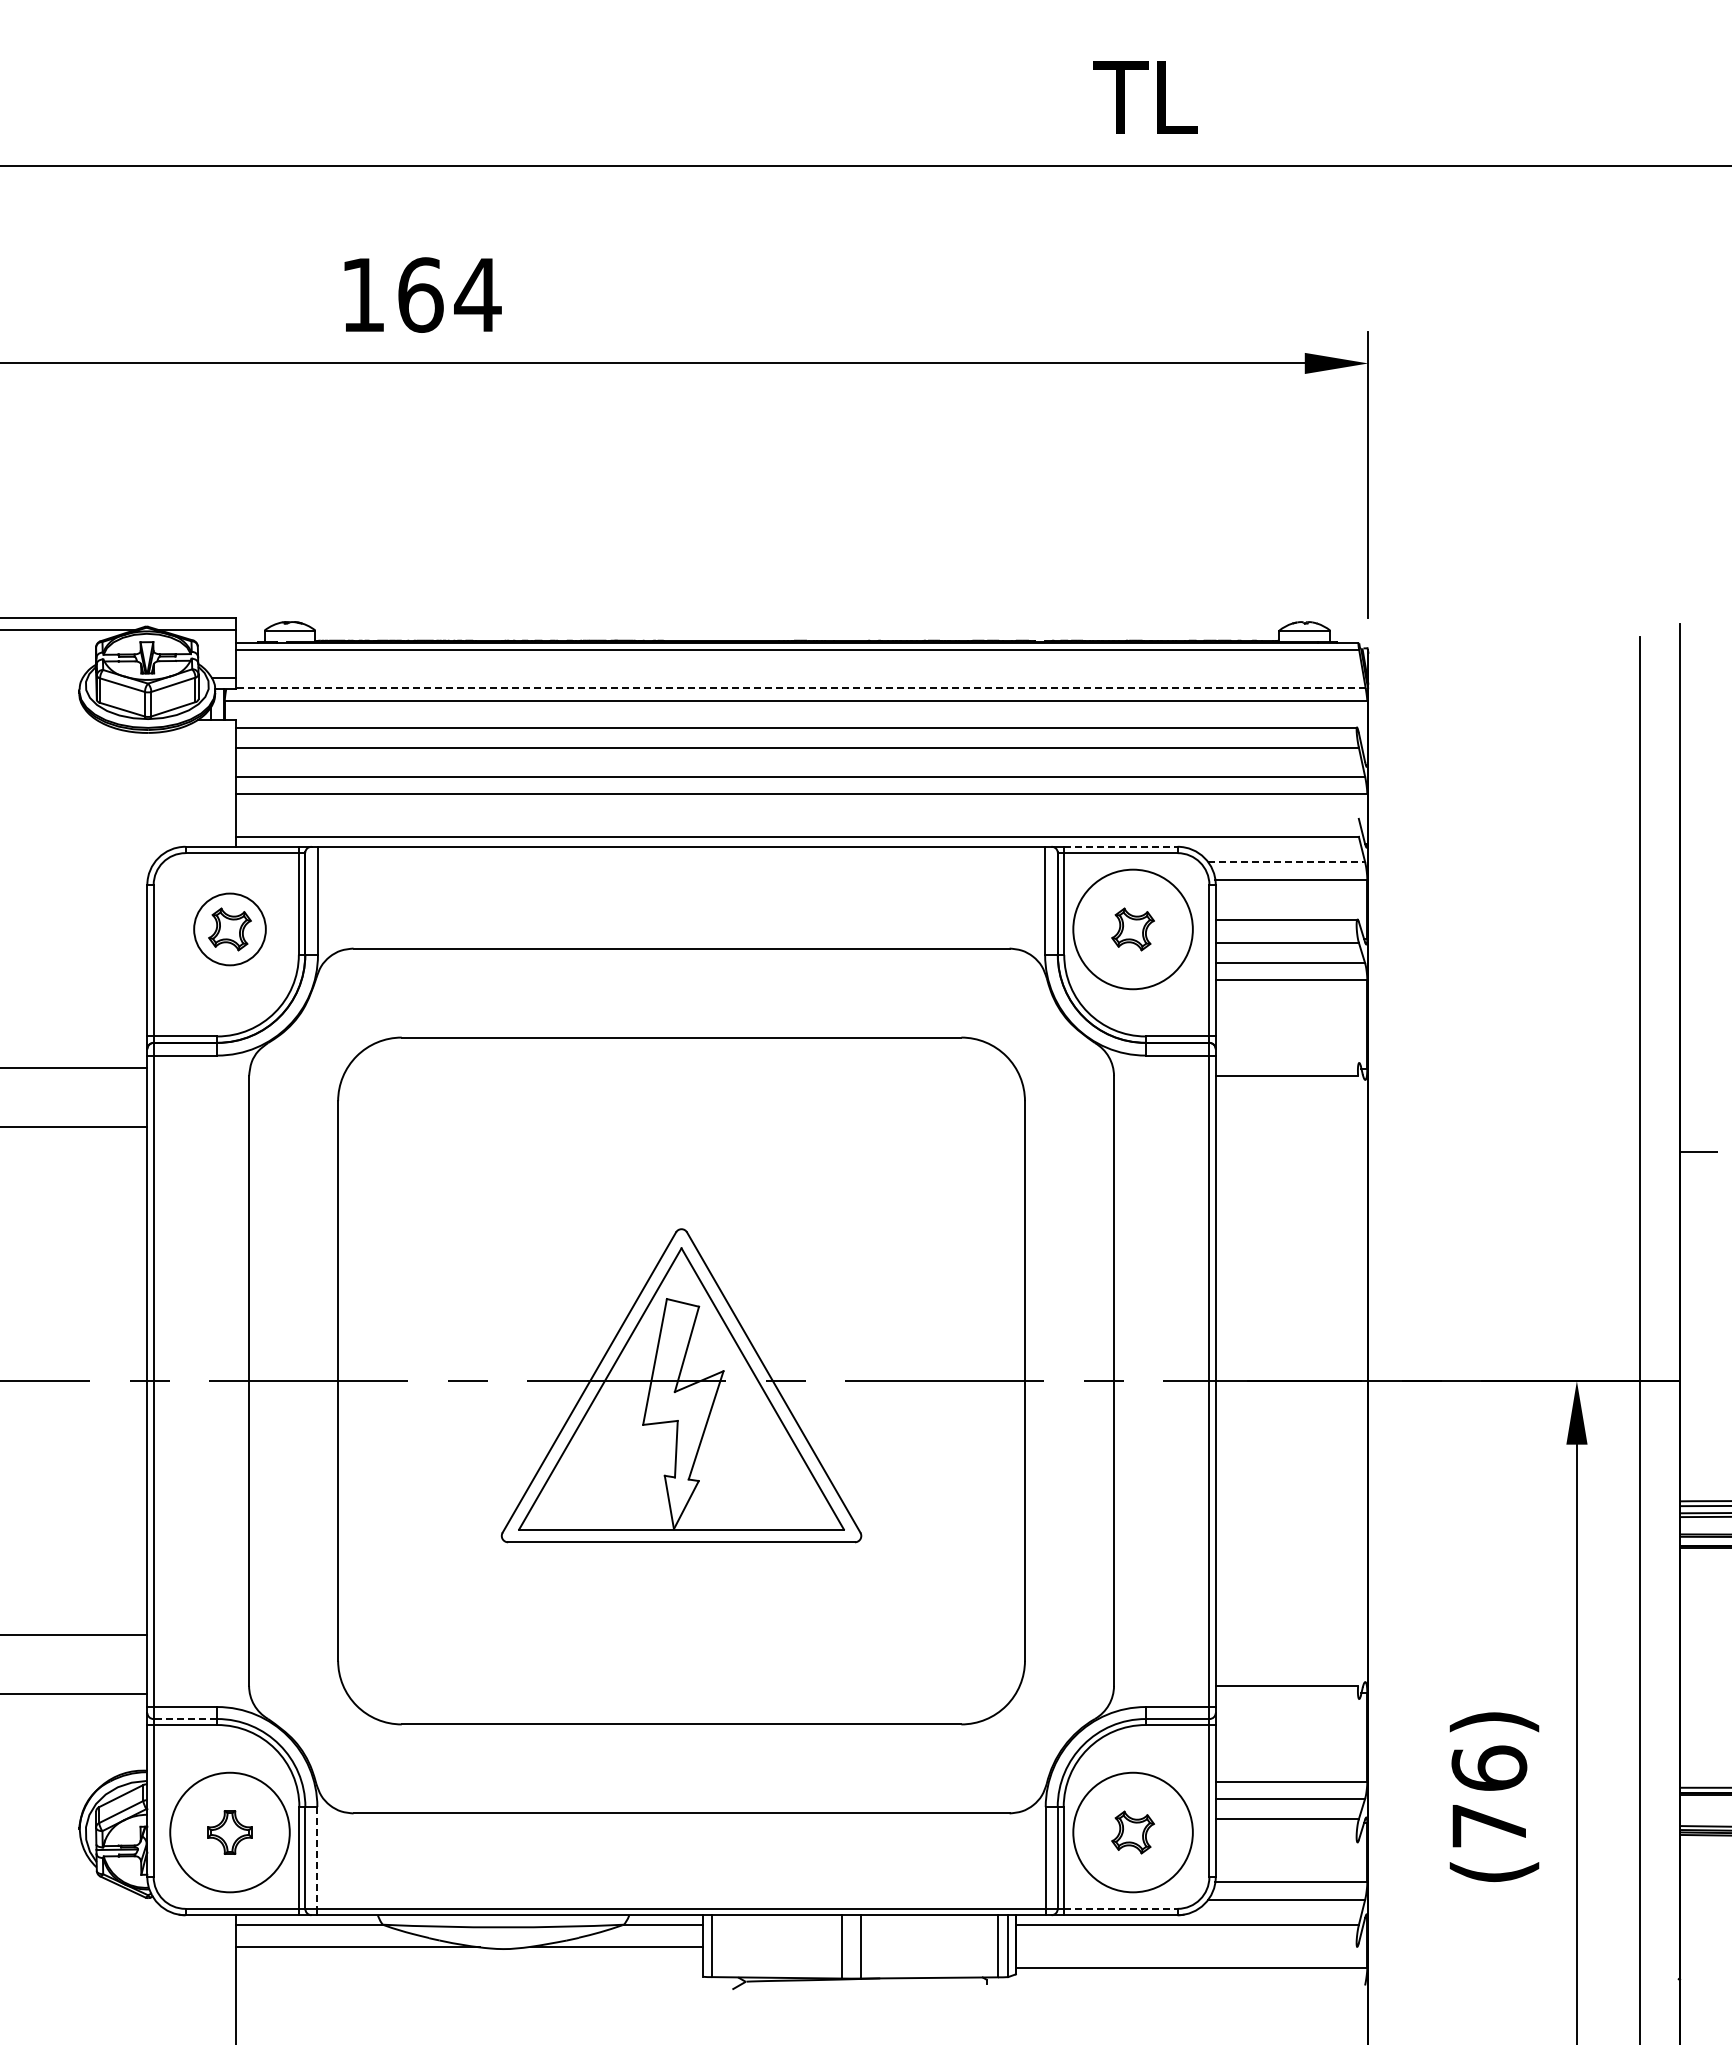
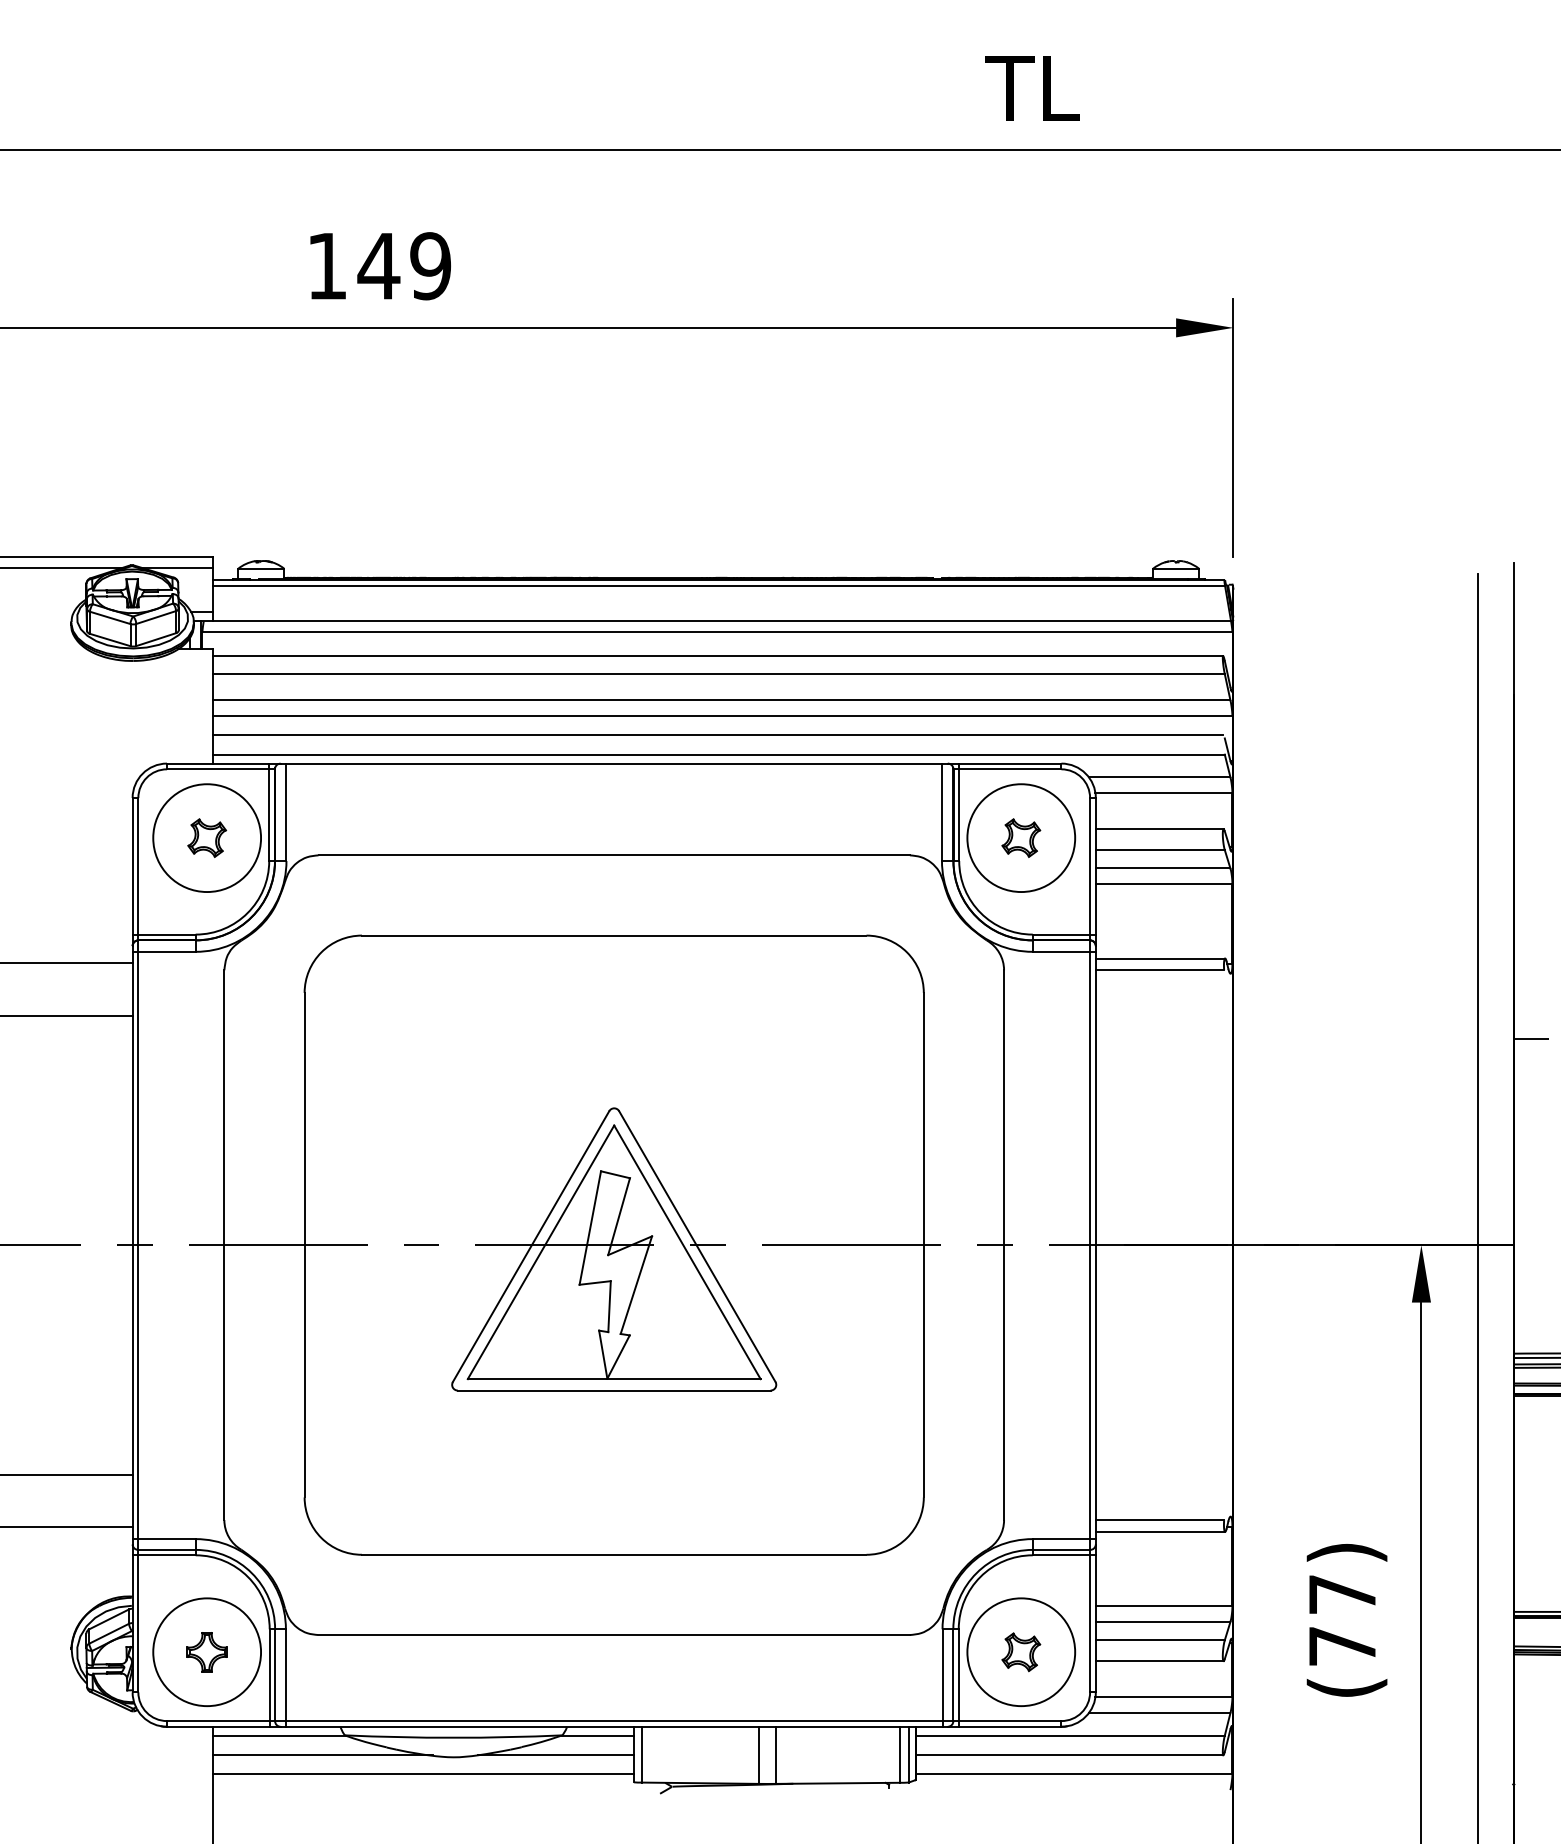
text: (448, 294) -> (404, 265), 164 -> 149
line: (801, 688) -> (722, 620), dashed -> solid
line: (796, 815) -> (717, 735), added
line: (1120, 846) -> (1009, 763), dashed -> solid
line: (1286, 861) -> (1159, 776), dashed -> solid
circle: (229, 929) -> (206, 838), size x1.67
line: (1287, 1063) -> (1160, 958), added
line: (1287, 1698) -> (1160, 1531), added
line: (185, 1719) -> (167, 1550), dashed -> solid
text: (1489, 1767) -> (1342, 1593), (76) -> (77)
line: (1286, 1842) -> (1159, 1661), added
line: (317, 1857) -> (286, 1674), dashed -> solid
line: (1120, 1908) -> (1009, 1720), dashed -> solid
line: (1186, 1946) -> (1069, 1754), added
line: (469, 1968) -> (423, 1774), added

